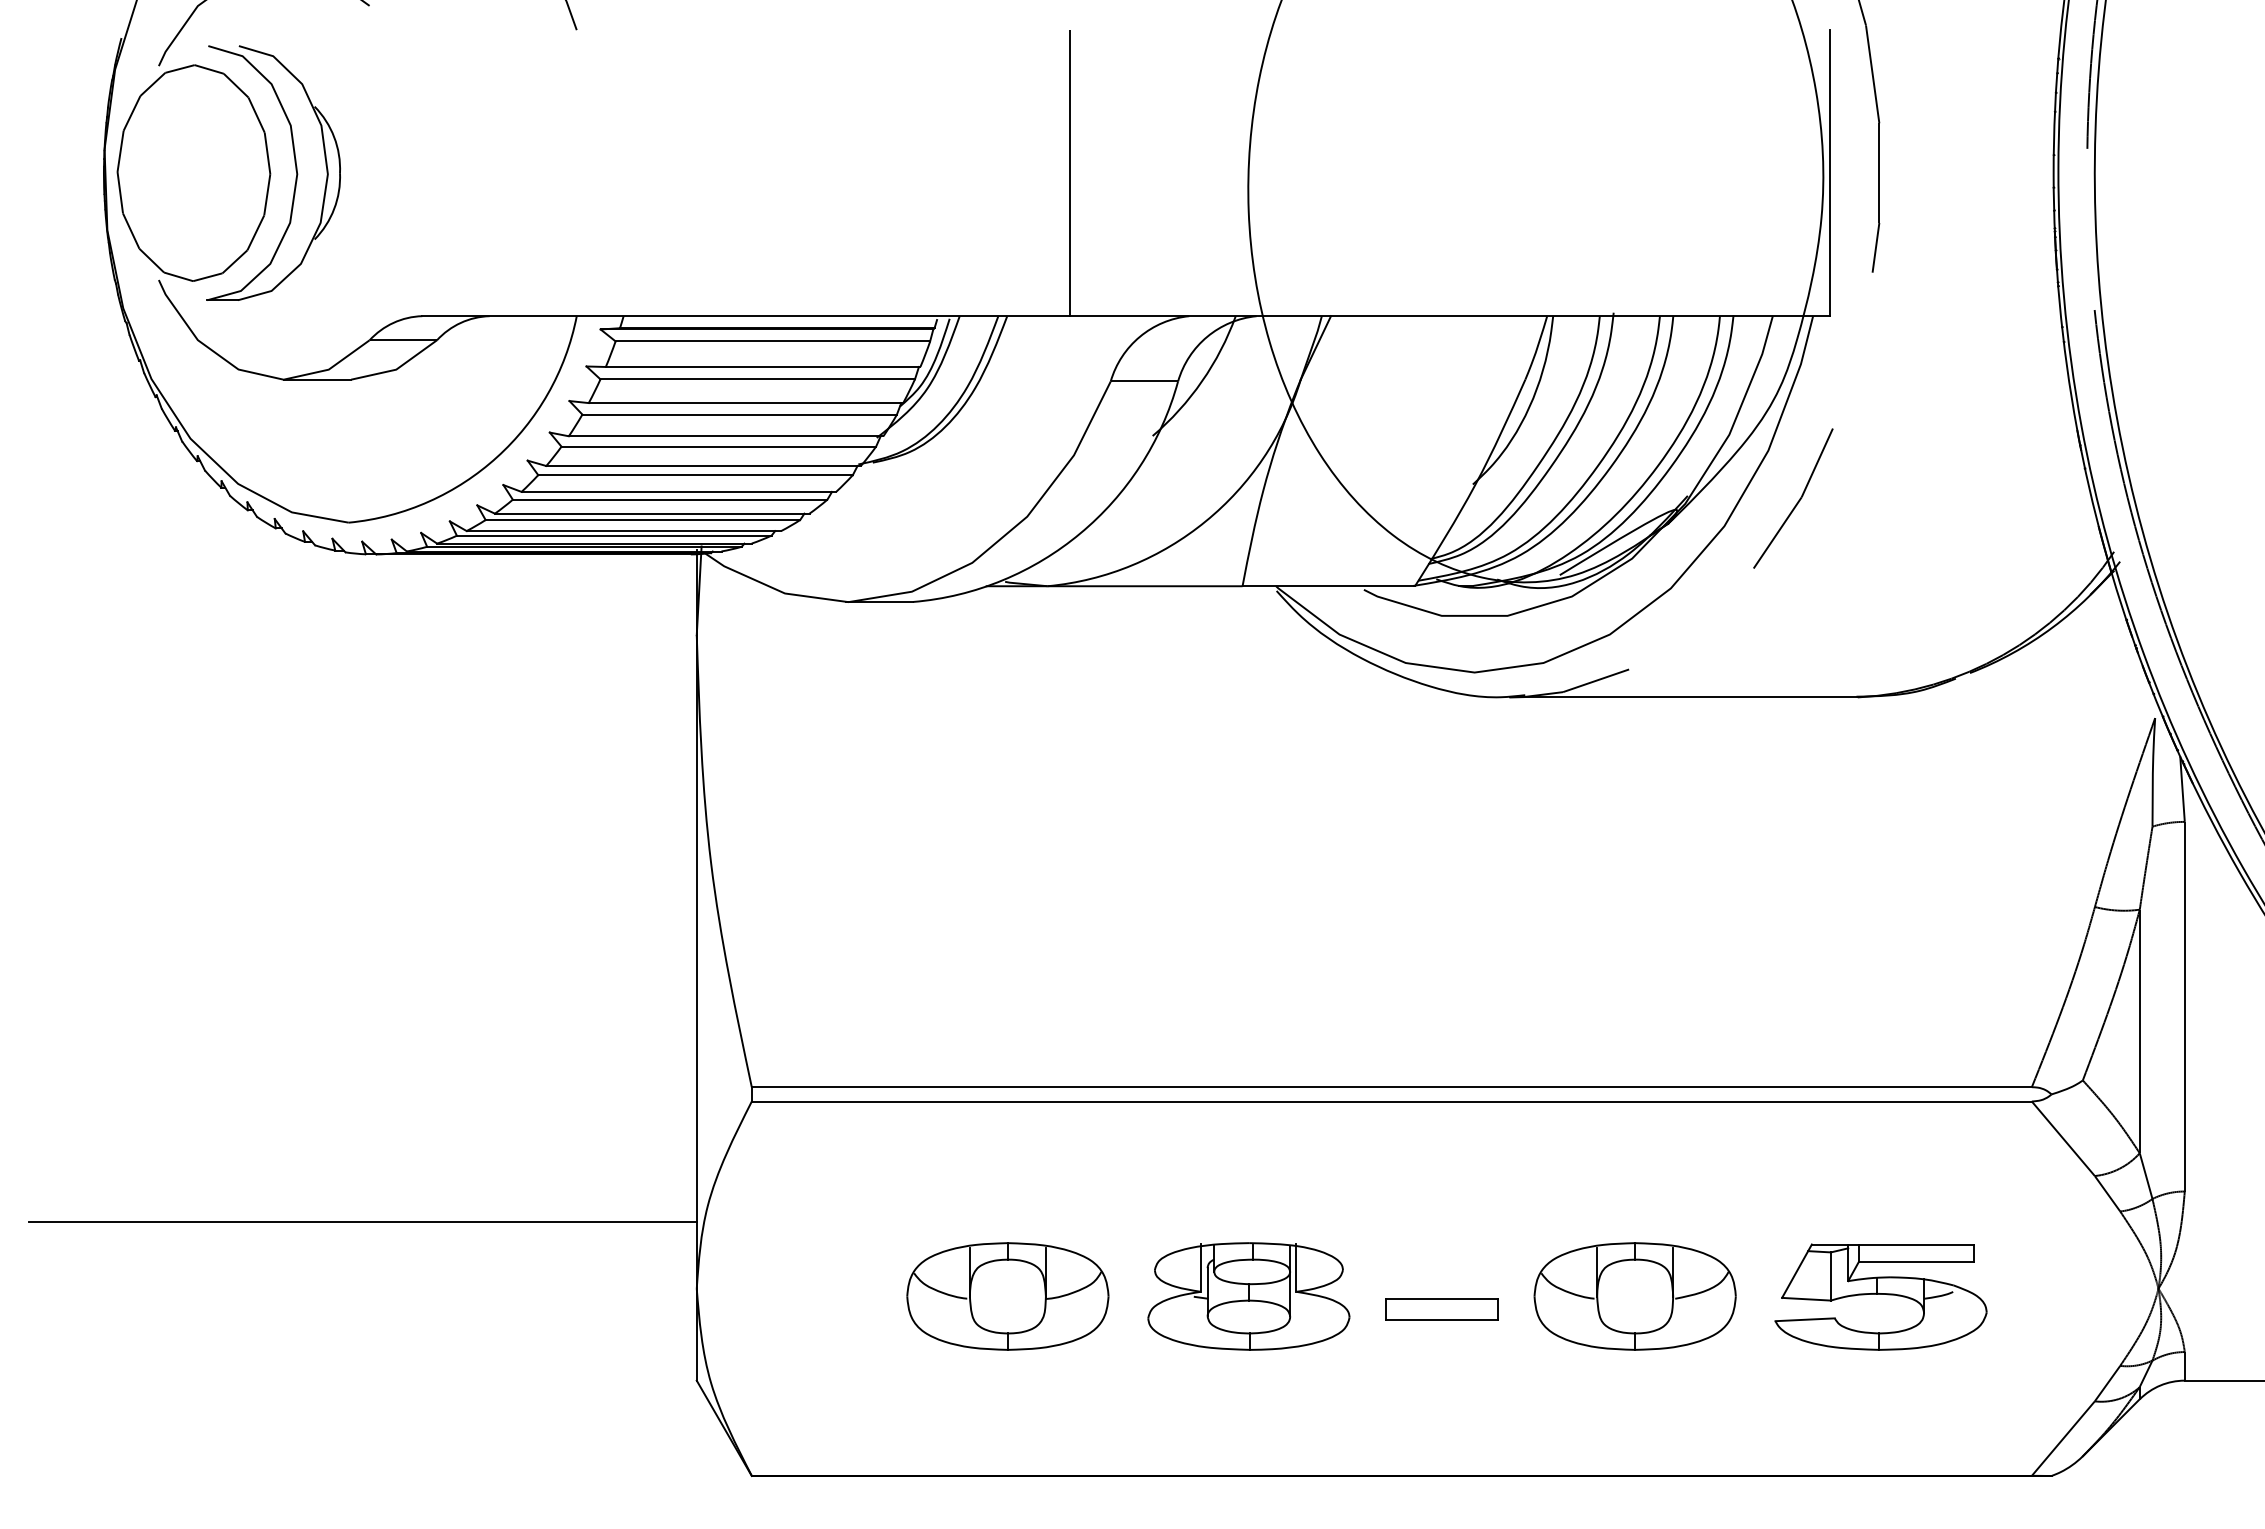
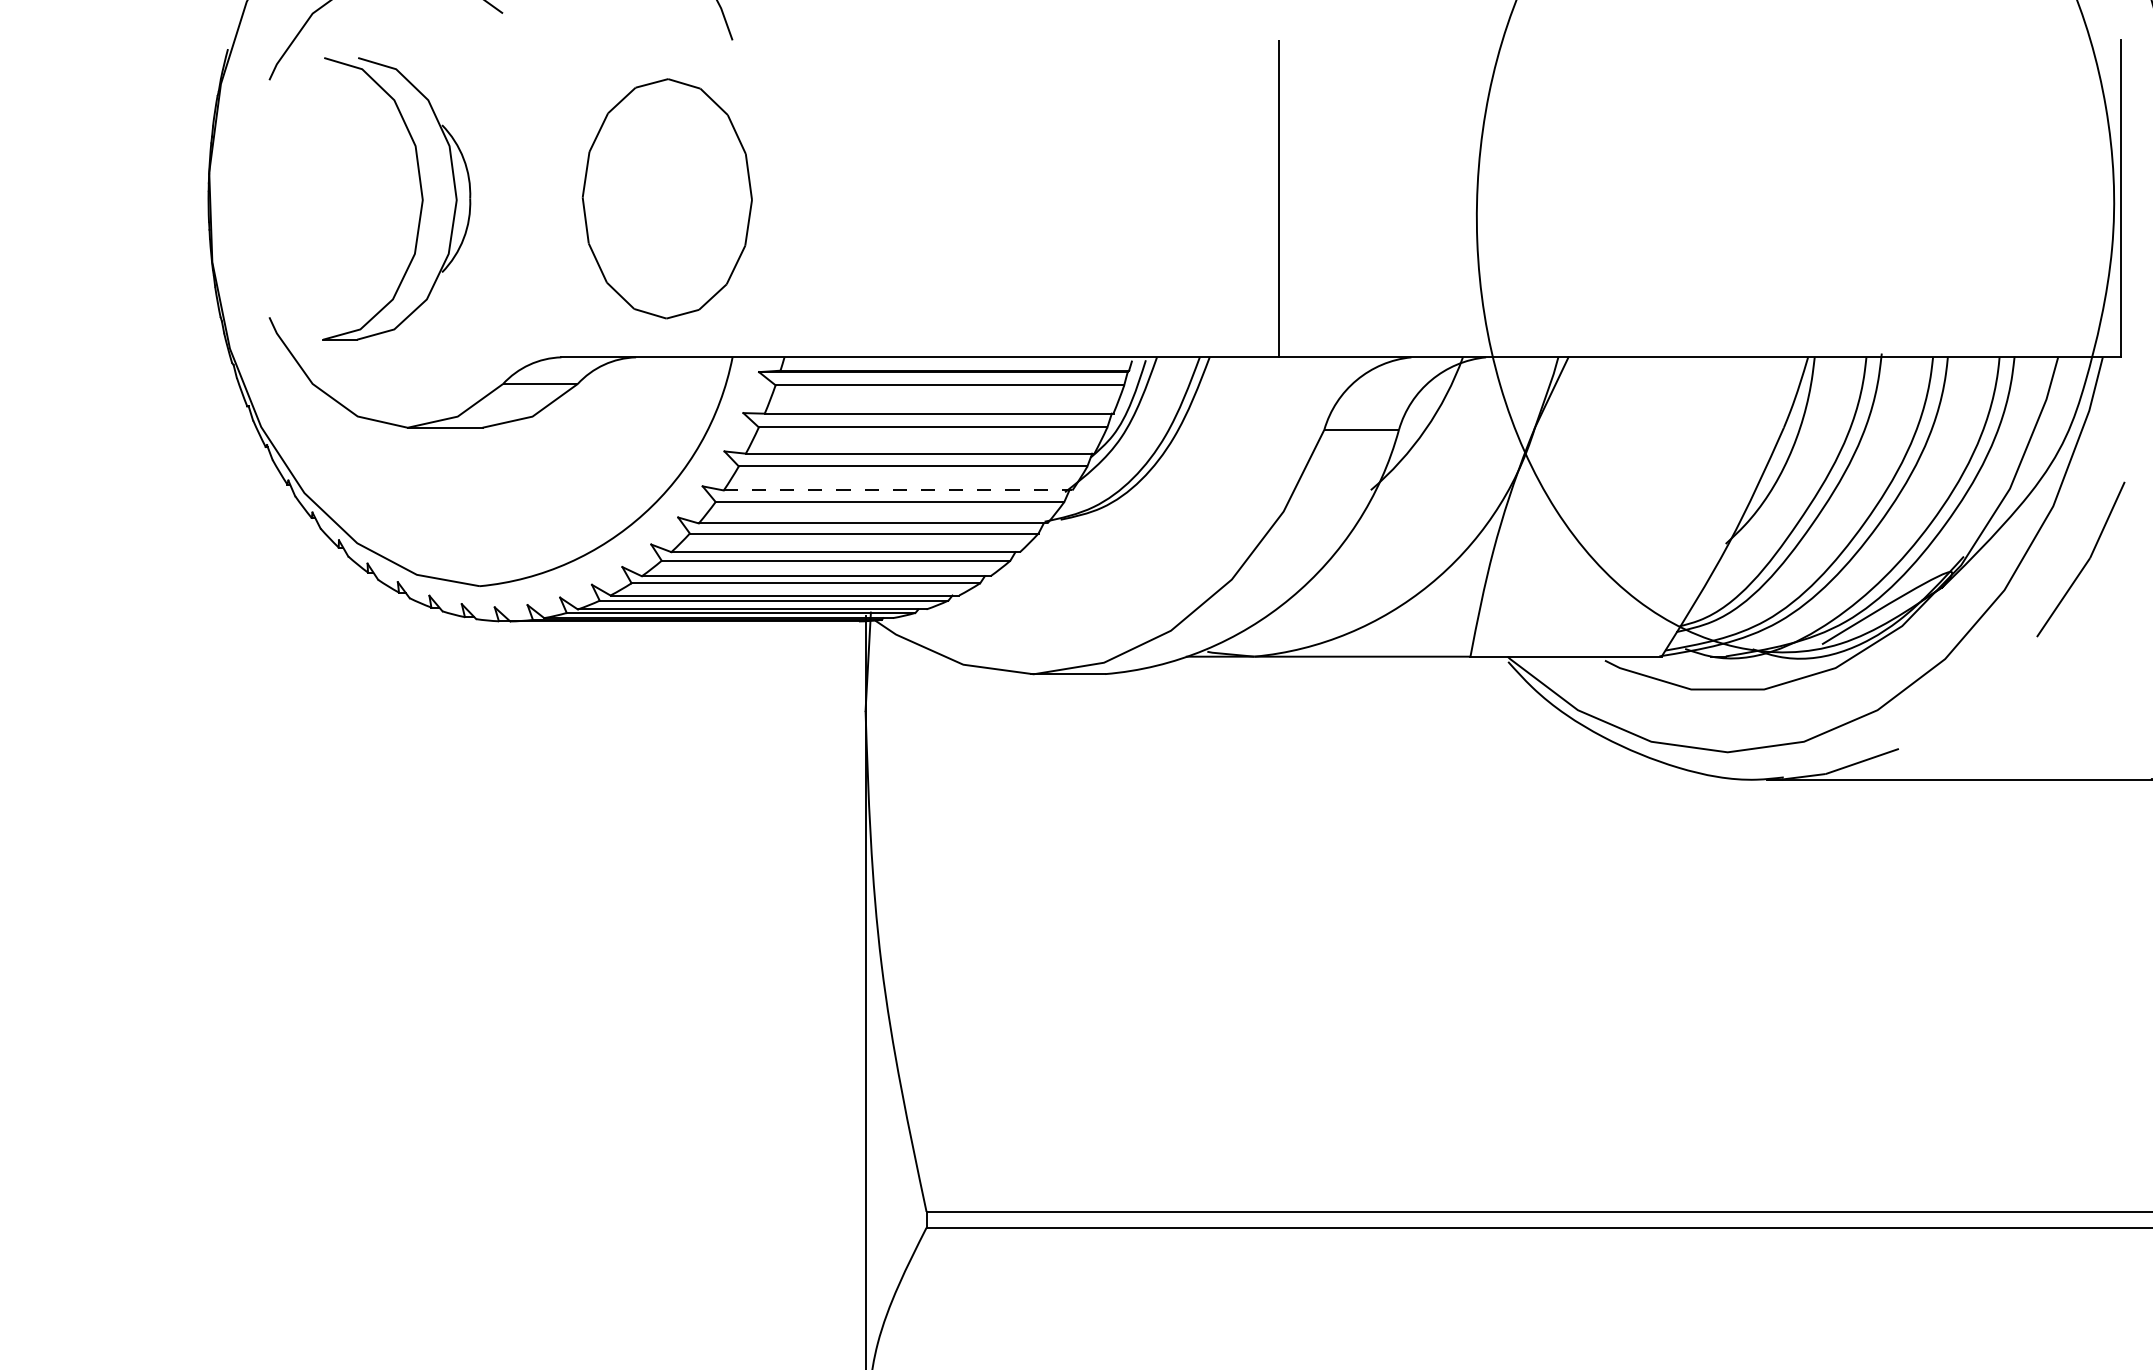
part: (193, 172) -> (666, 198), moved
line: (726, 436) -> (898, 490), solid -> dashed
line: (362, 1221) -> (495, 1360), removed

